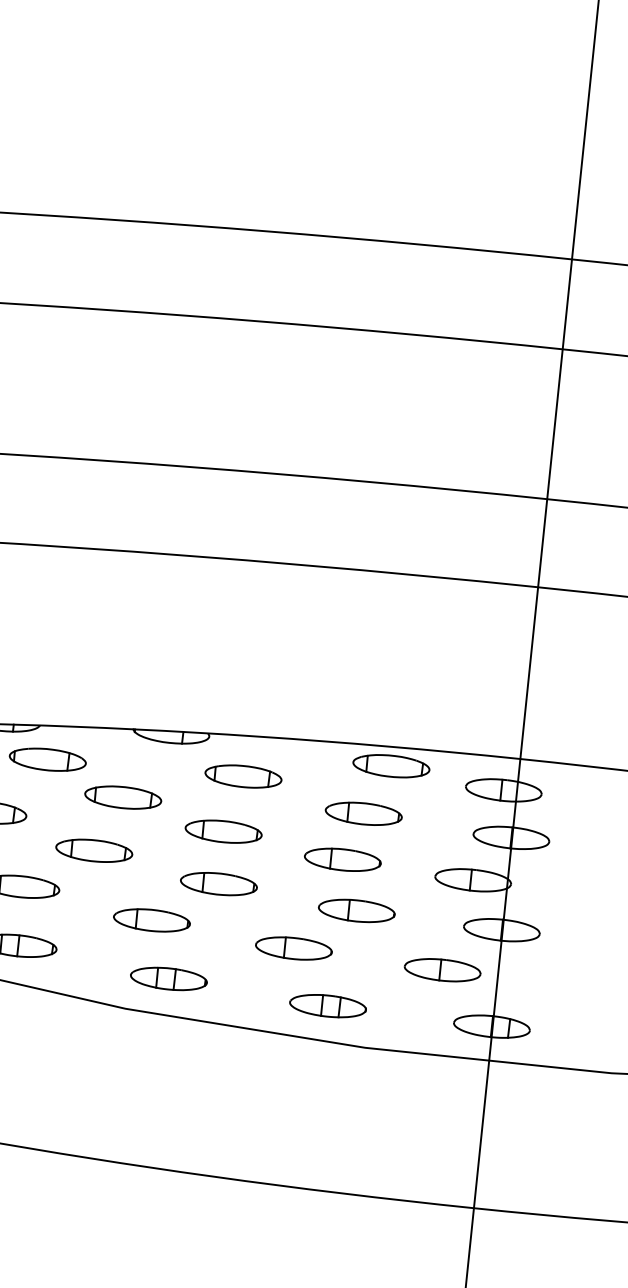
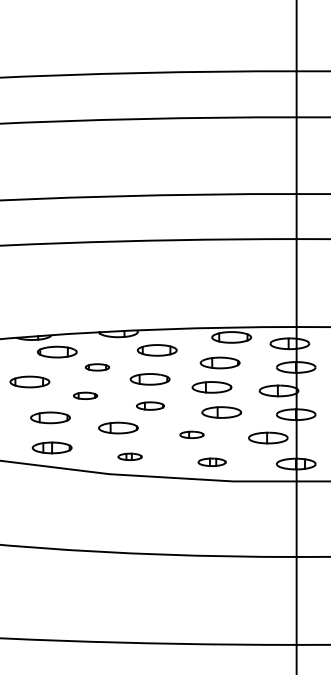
part: (123, 797) -> (97, 367), size x0.6
part: (94, 850) -> (85, 395), size x0.6
part: (219, 882) -> (150, 405), size x0.7
part: (293, 947) -> (191, 434), size x0.6
part: (167, 978) -> (129, 456), size x0.6
part: (326, 1006) -> (211, 462), size x0.7

